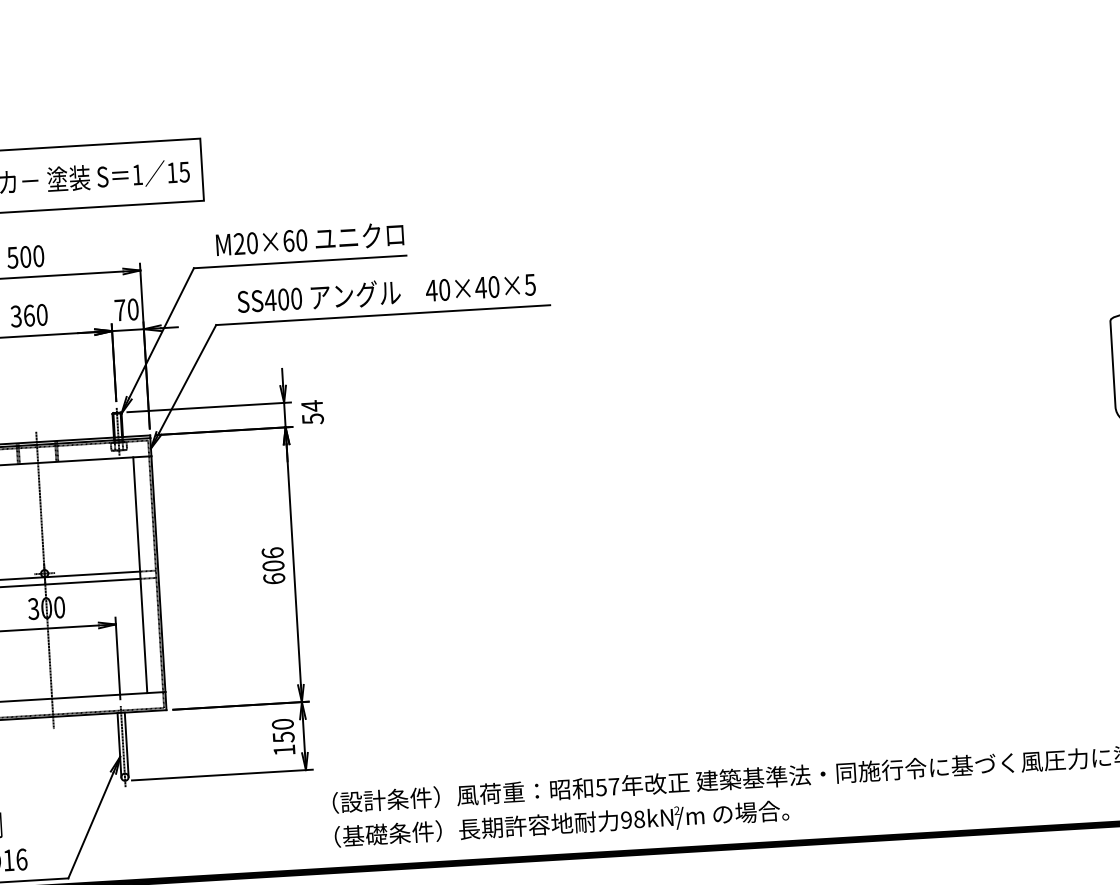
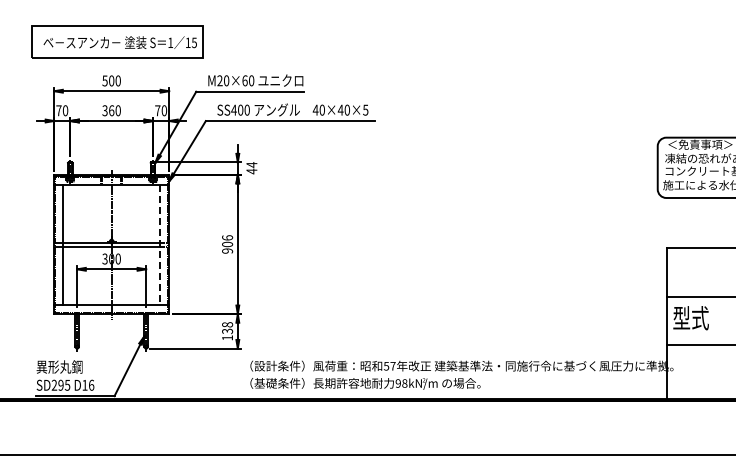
text: (312, 419) -> (251, 171), 54 -> 44
line: (139, 575) -> (159, 245), solid -> dashed
text: (274, 577) -> (227, 250), 606 -> 906
text: (283, 729) -> (227, 327), 150 -> 138

